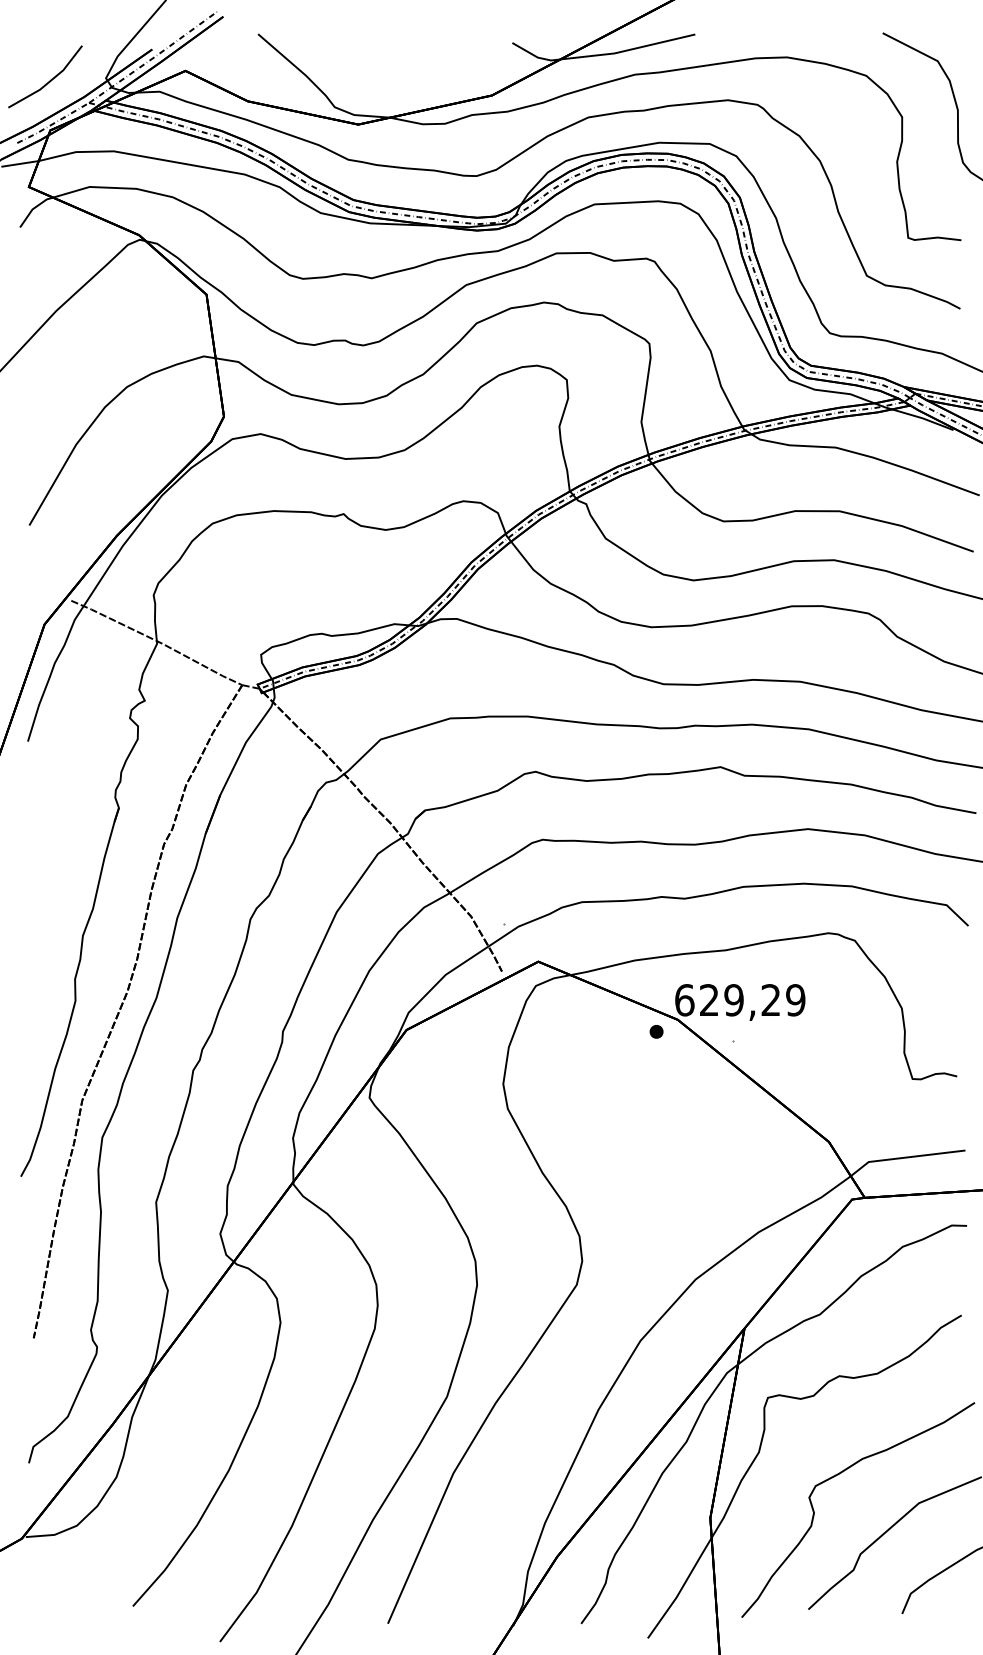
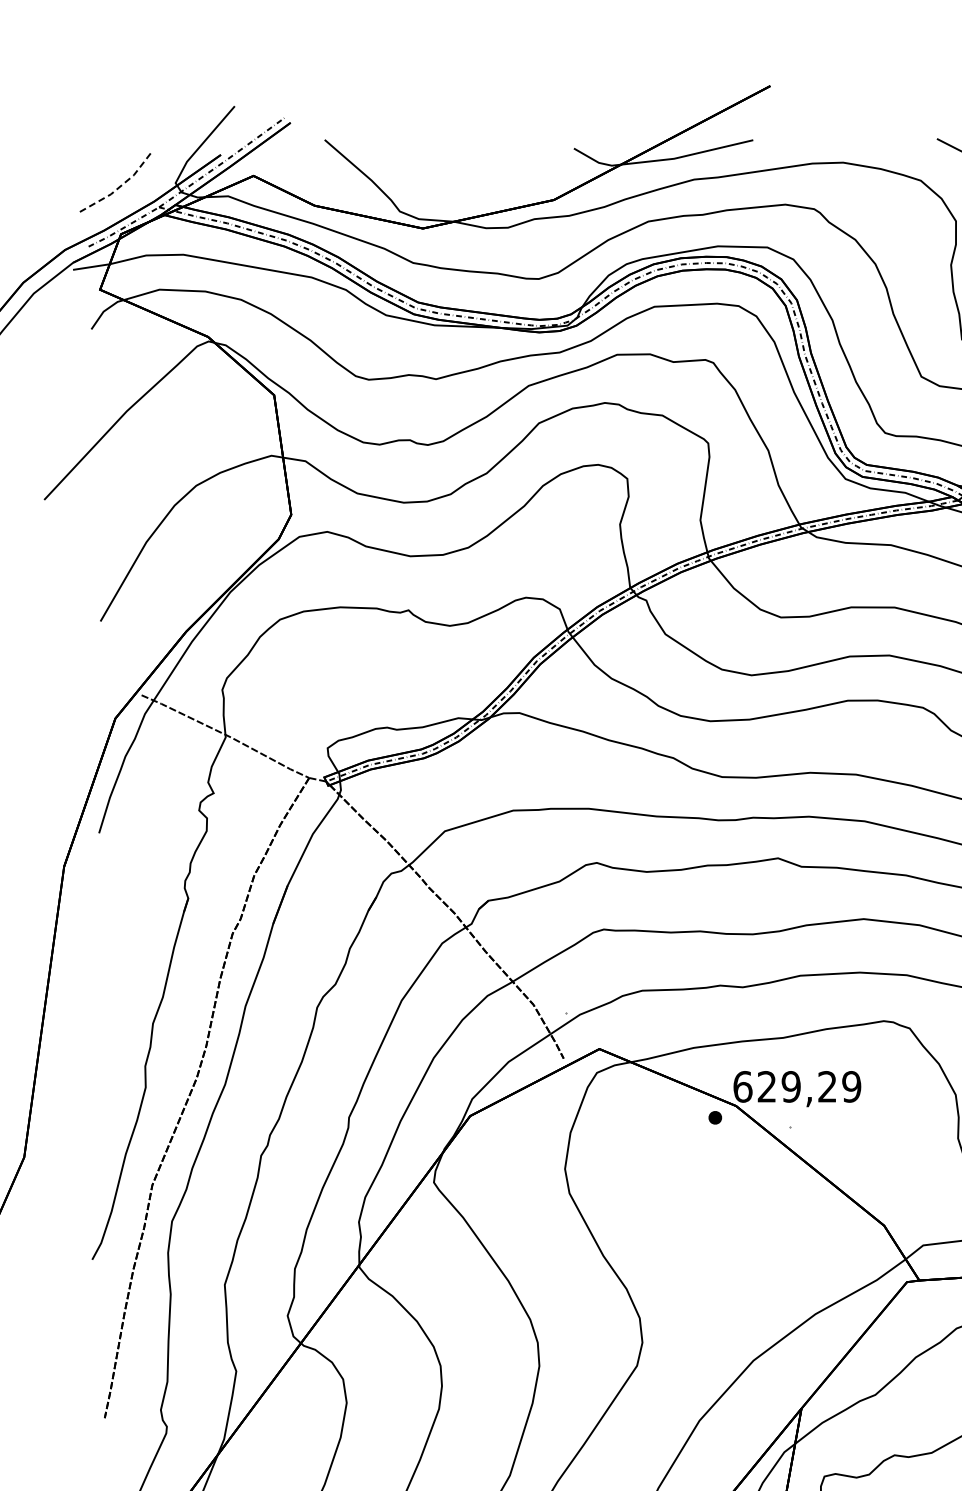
line: (49, 81) -> (120, 186), solid -> dashed

